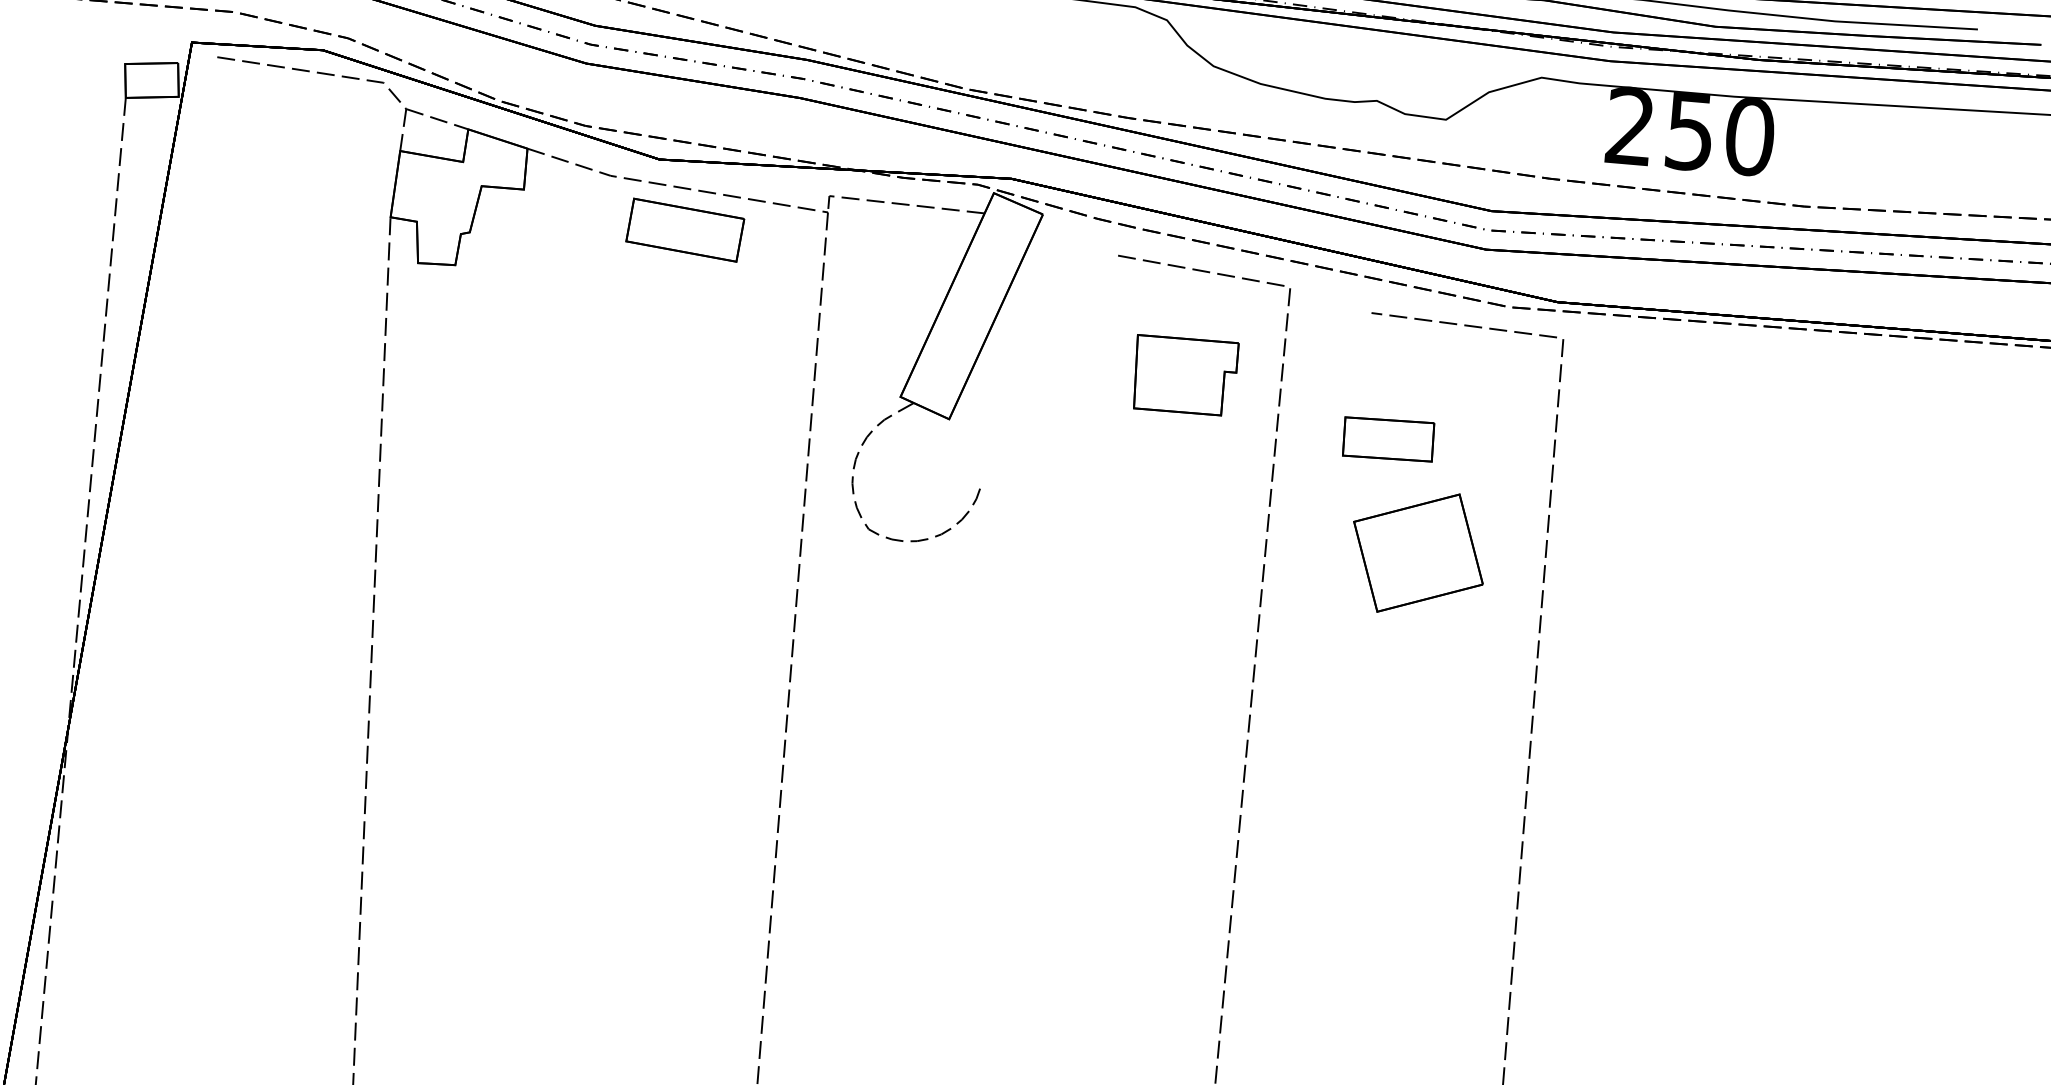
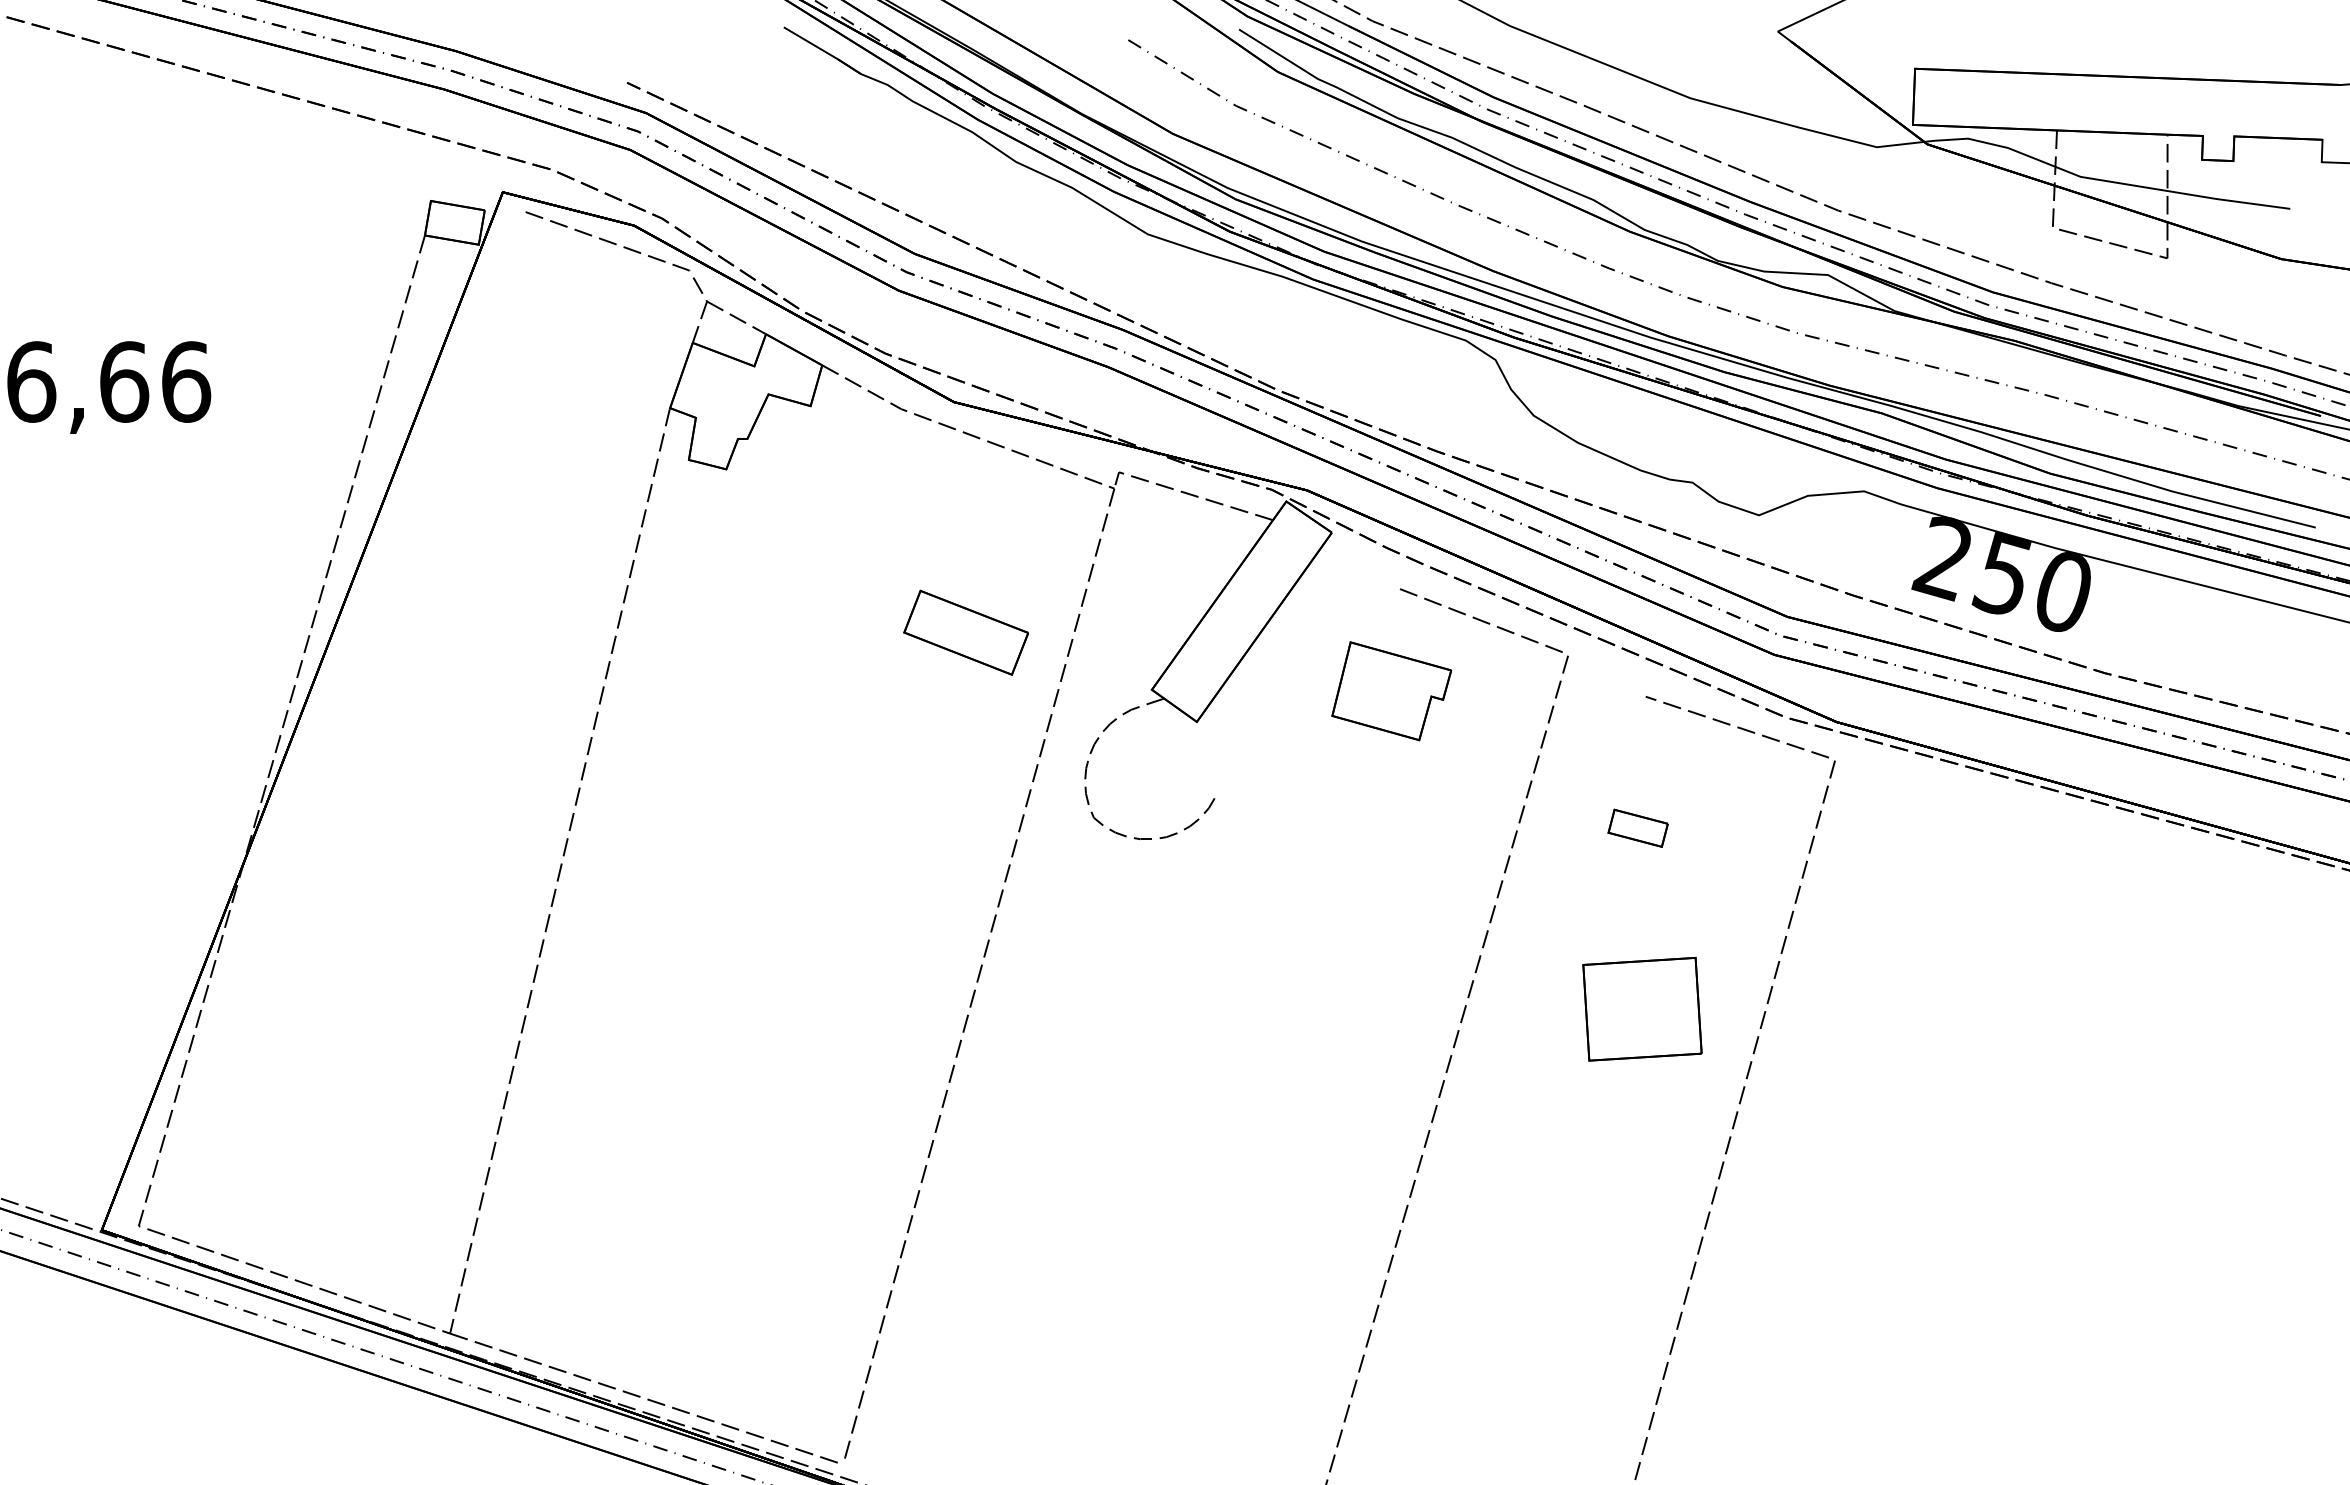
part: (685, 229) -> (966, 632), moved
part: (1185, 374) -> (1391, 691), moved
part: (1387, 439) -> (1637, 828), size x0.6
part: (1418, 552) -> (1642, 1008), moved

